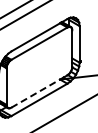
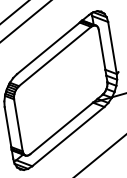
line: (36, 93) -> (62, 128), dashed -> solid

